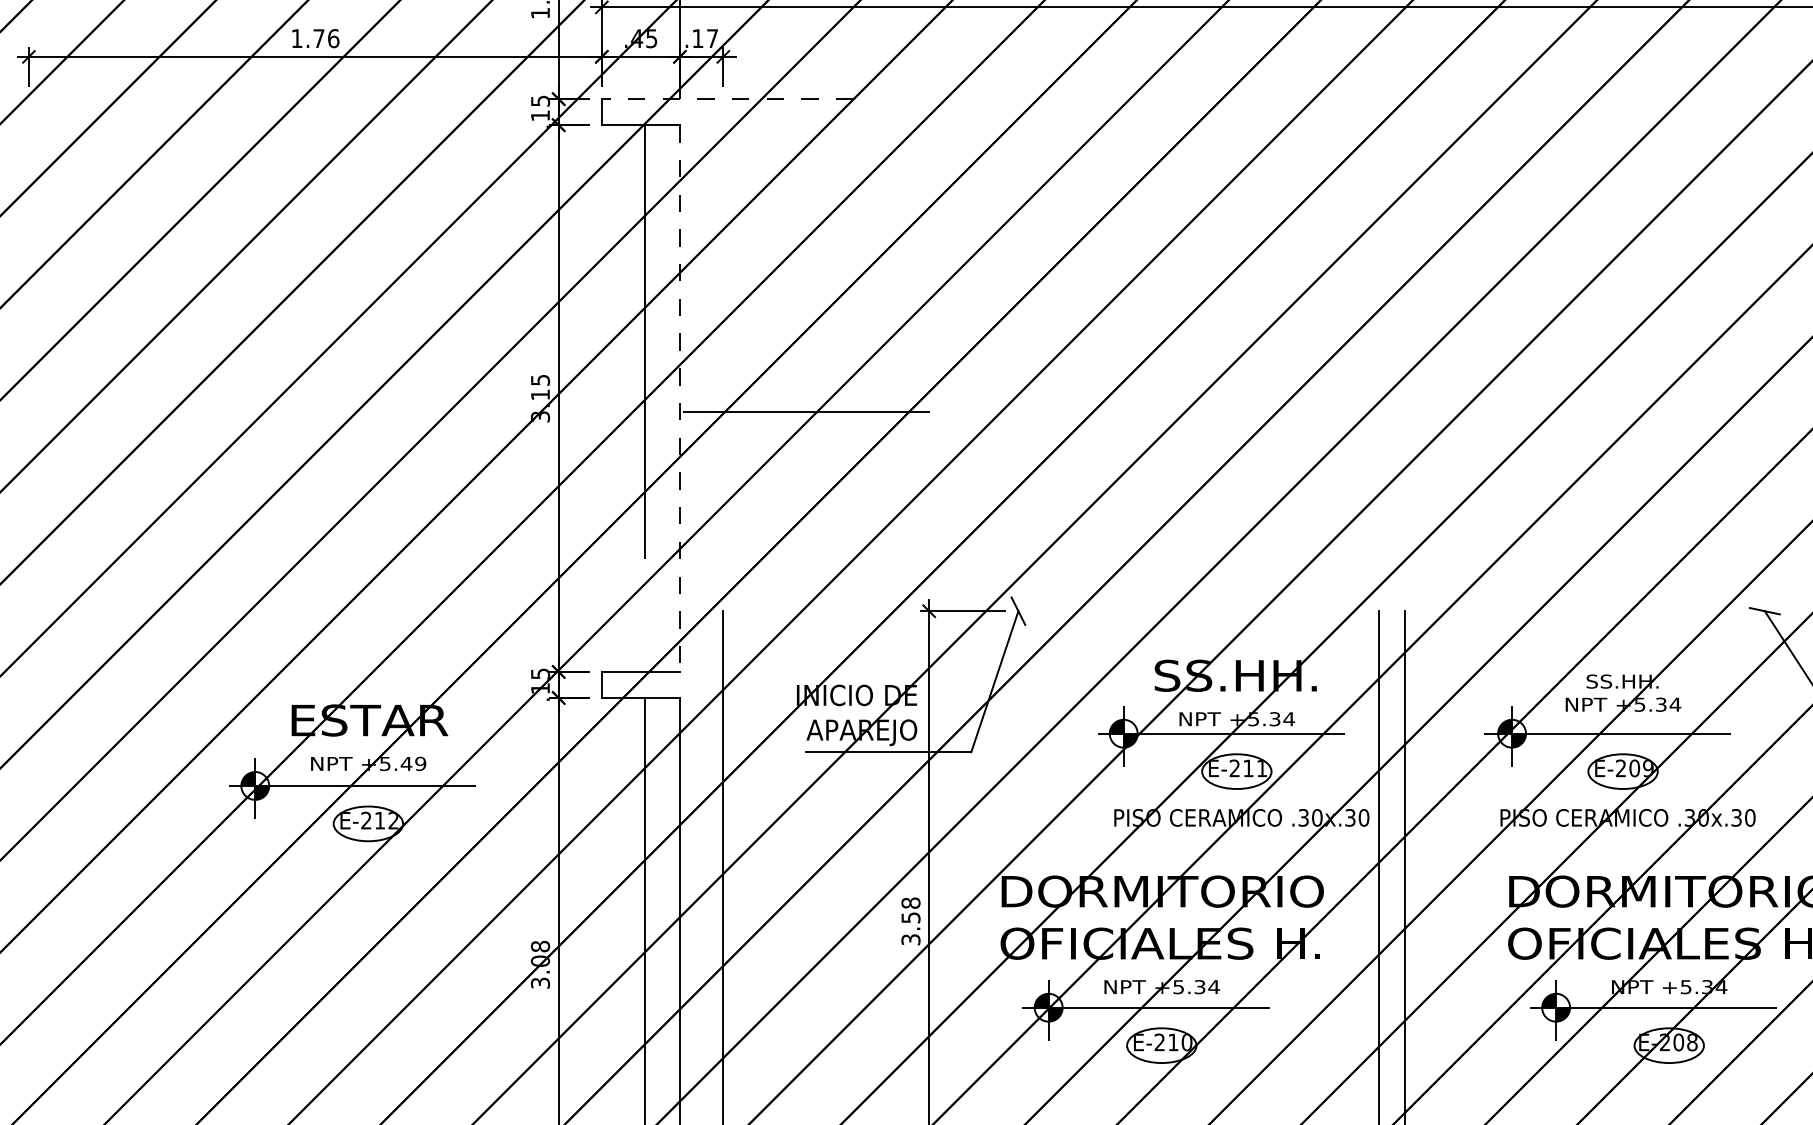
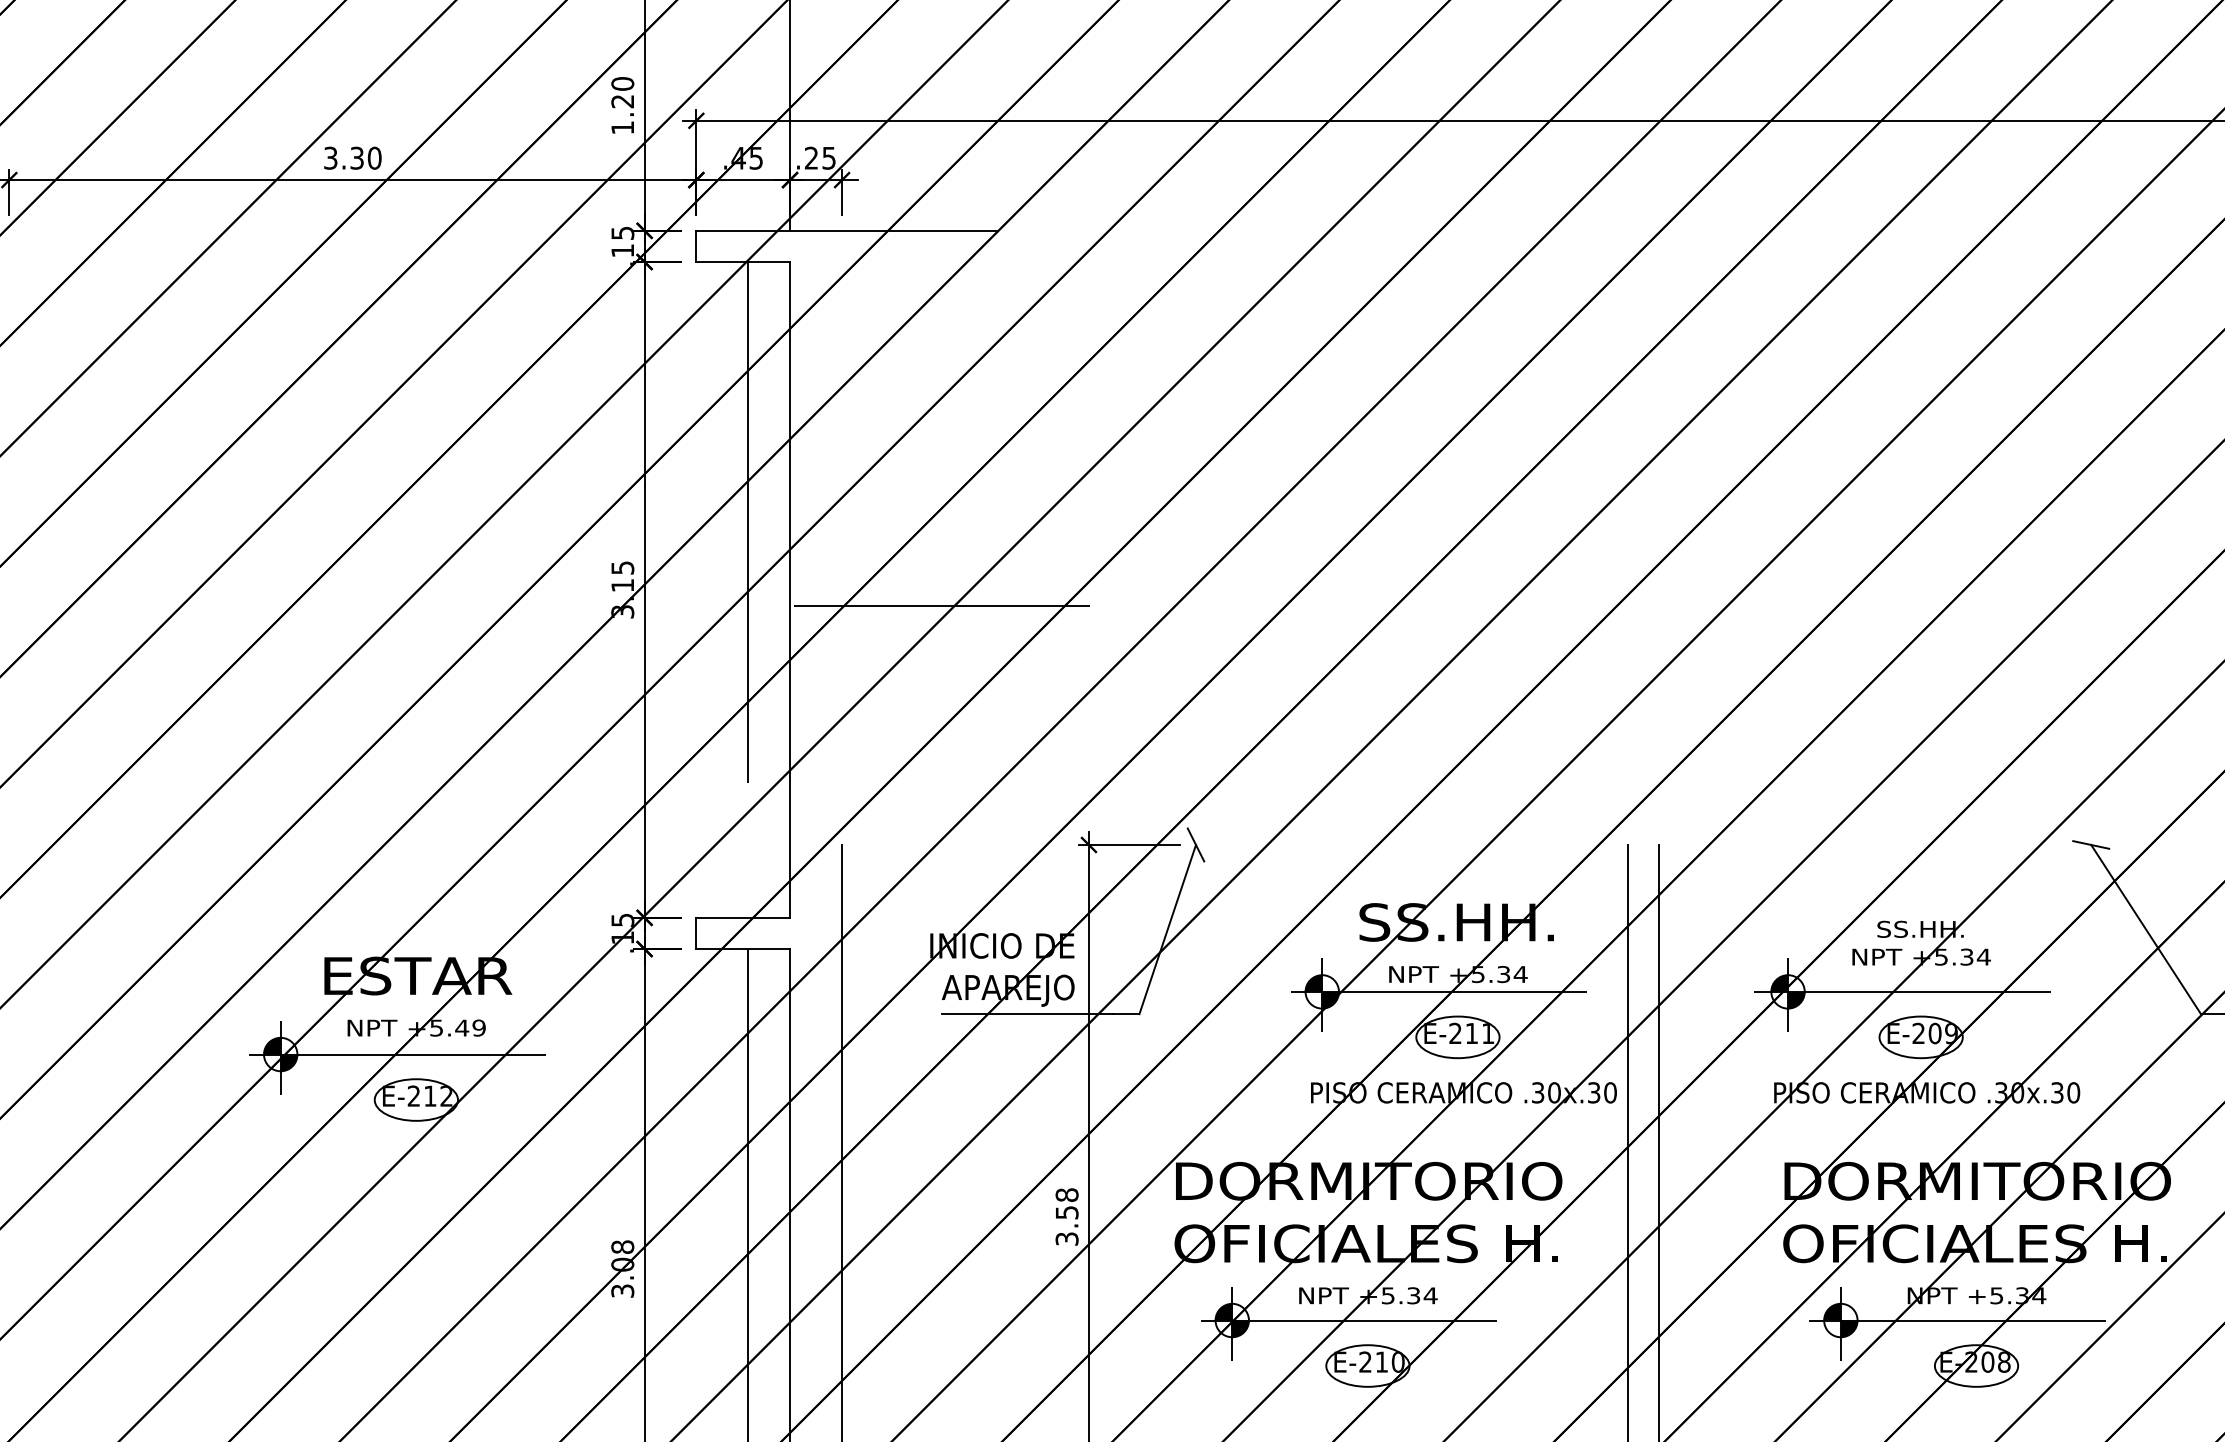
text: (315, 38) -> (352, 157), 1.76 -> 3.30
text: (705, 38) -> (820, 157), .17 -> .25
line: (727, 98) -> (847, 230), dashed -> solid
line: (680, 398) -> (790, 589), dashed -> solid

